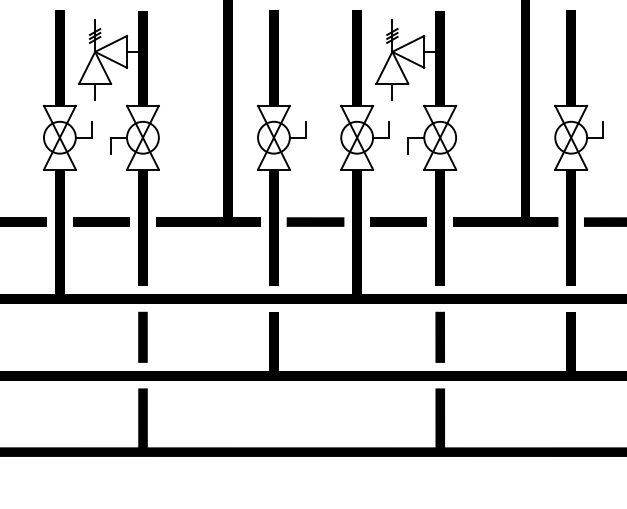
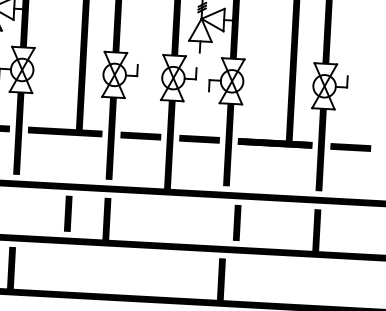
line: (142, 336) -> (67, 213), moved
line: (439, 336) -> (236, 222), moved

